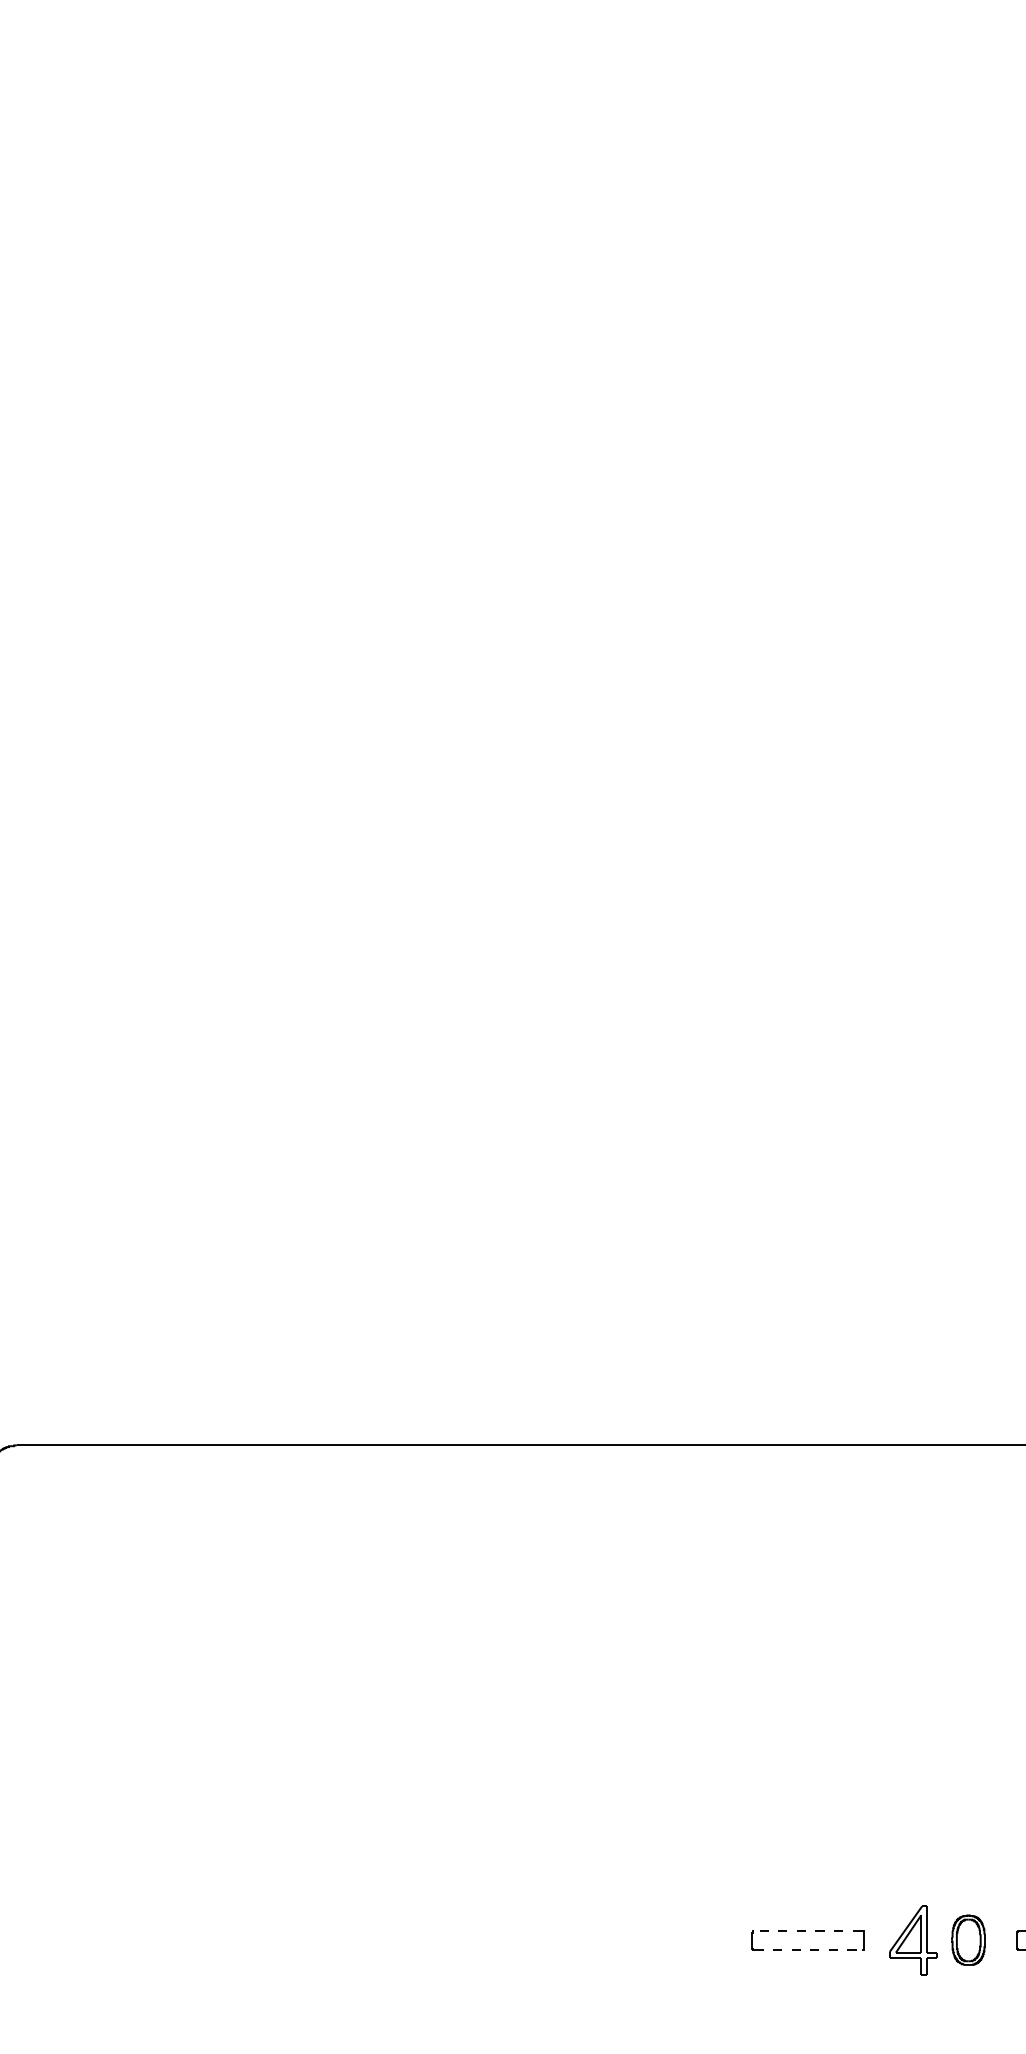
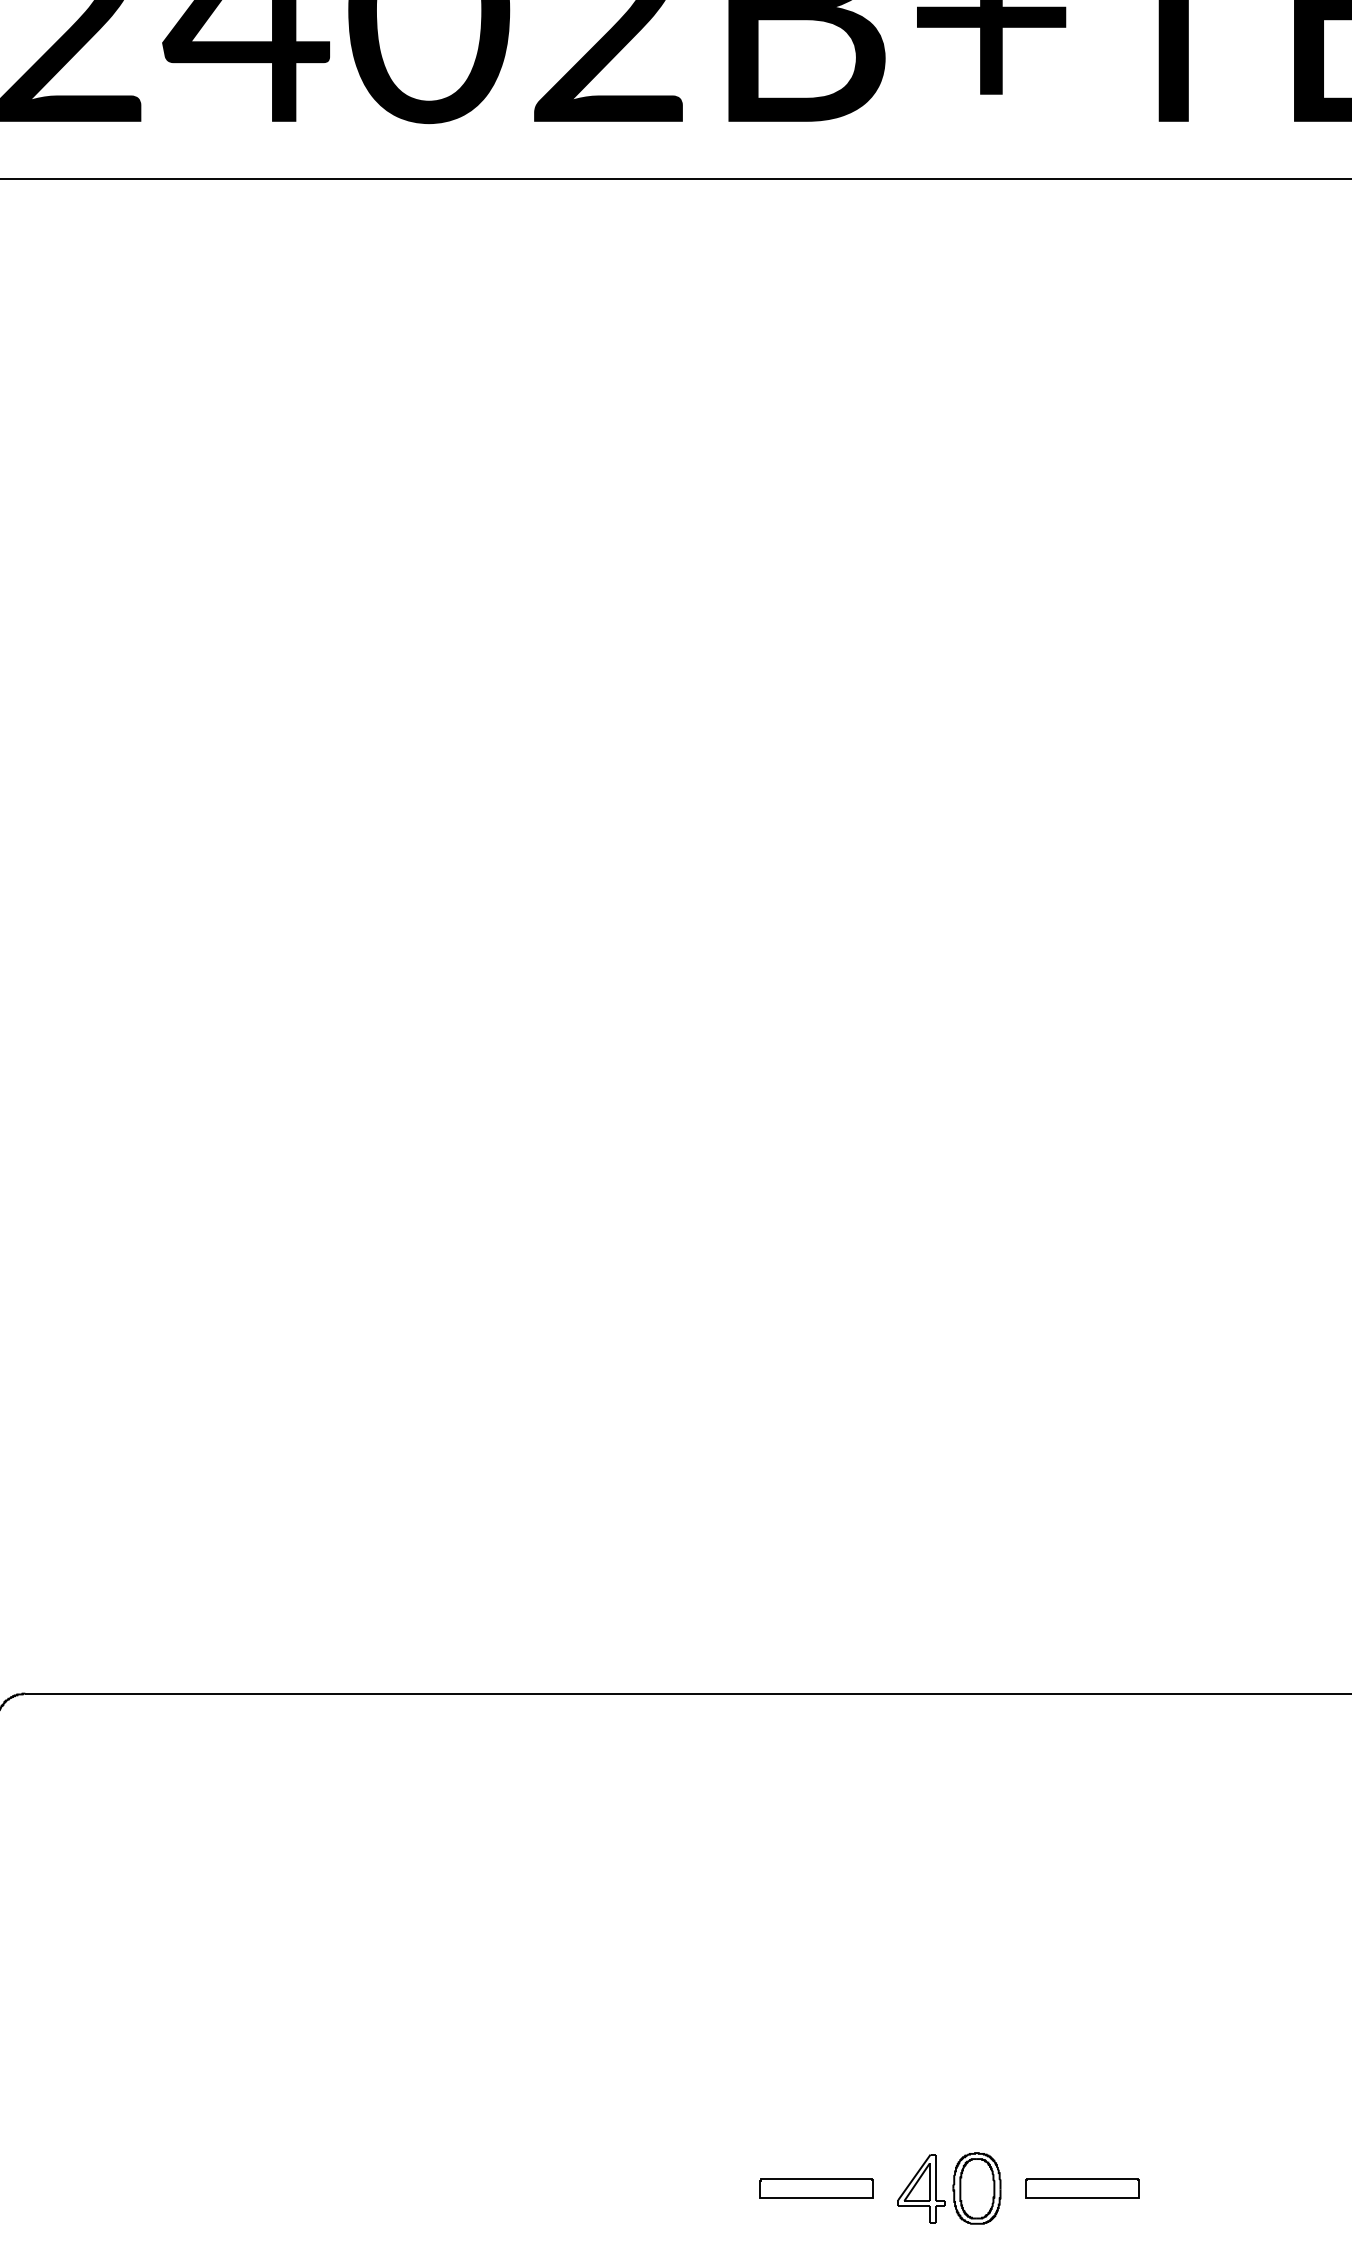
line: (808, 1931) -> (816, 2179), dashed -> solid
part: (968, 1940) -> (976, 2188), size x1.43
line: (808, 1950) -> (816, 2198), dashed -> solid

